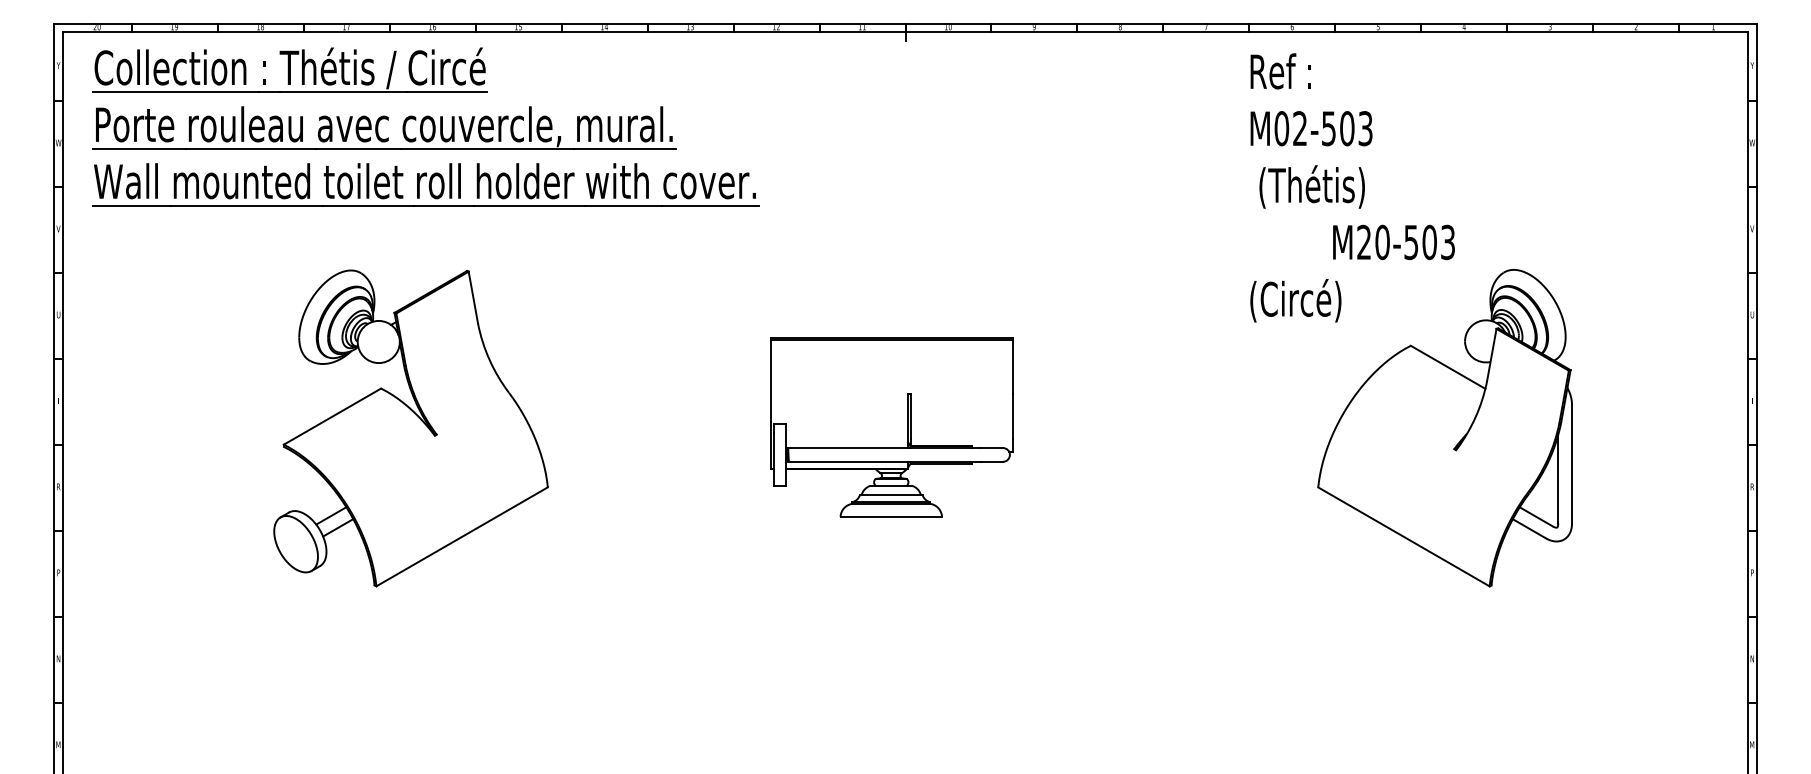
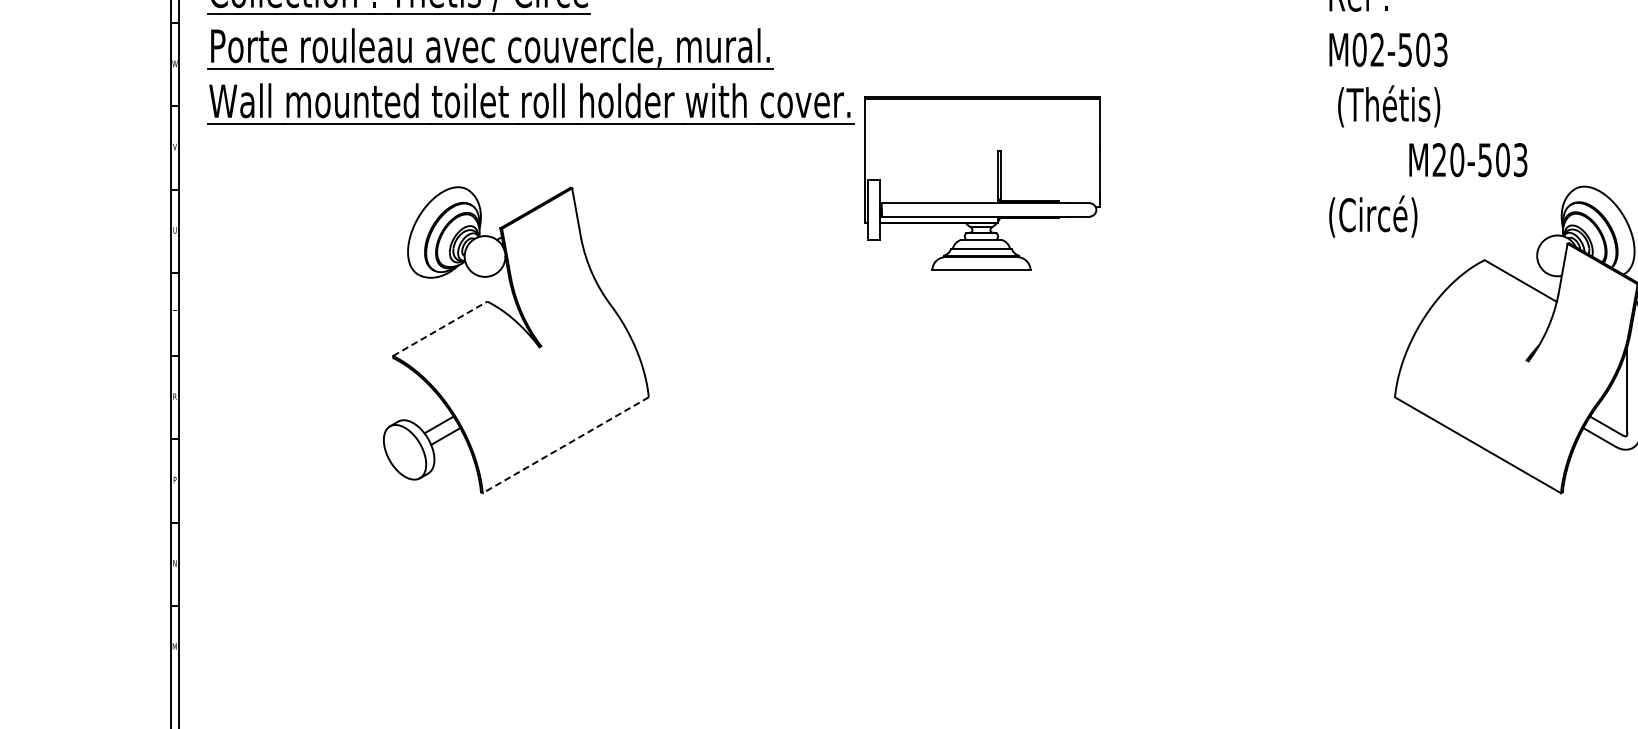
line: (332, 416) -> (440, 328), solid -> dashed
part: (891, 427) -> (981, 183), moved
line: (462, 536) -> (566, 444), solid -> dashed

